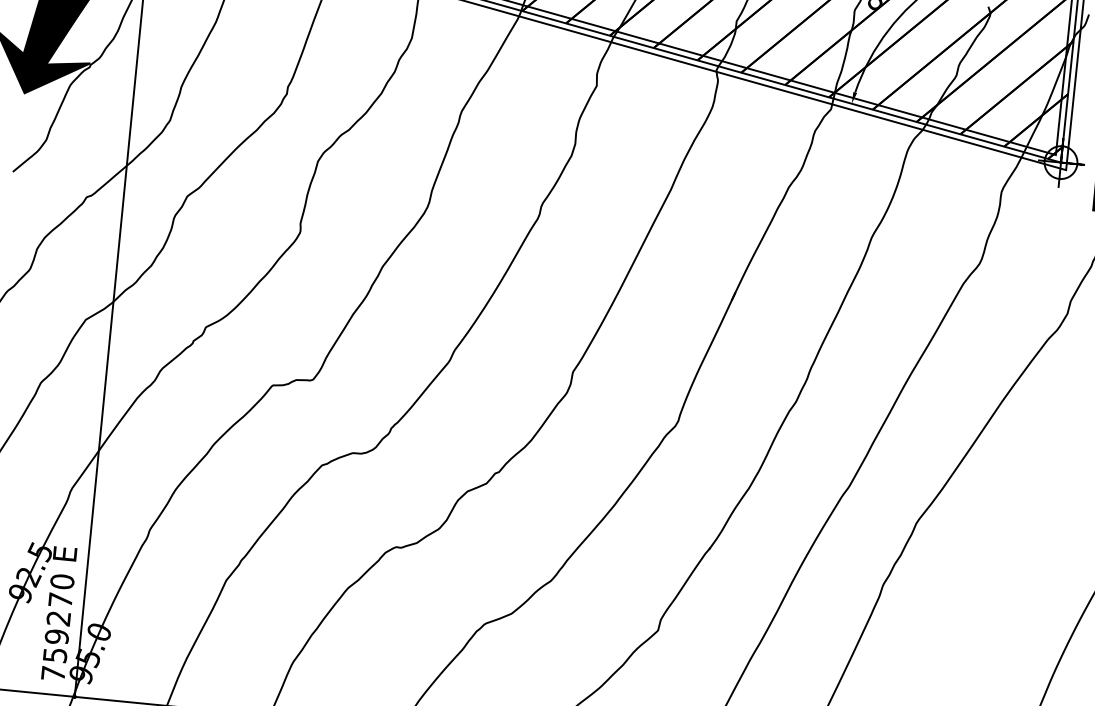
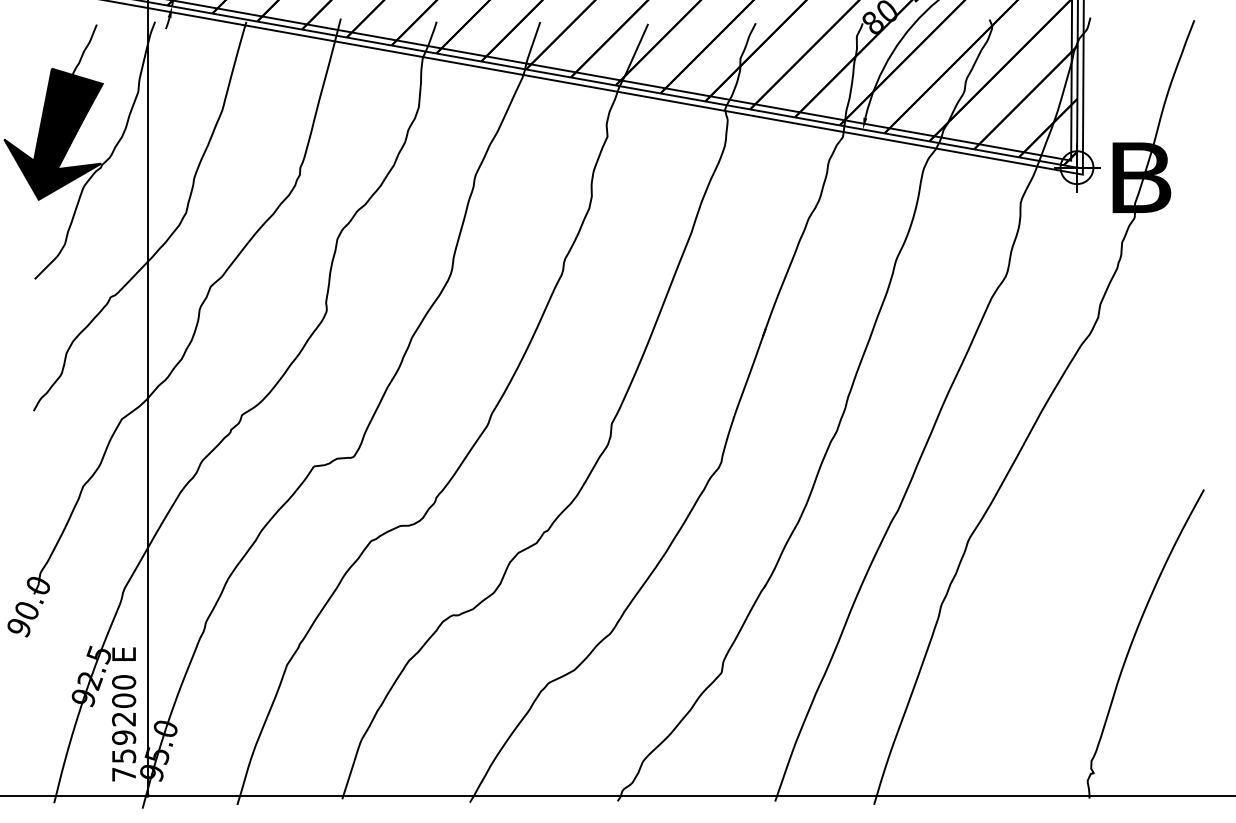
text: (61, 599) -> (124, 700), 759270 -> 759200

